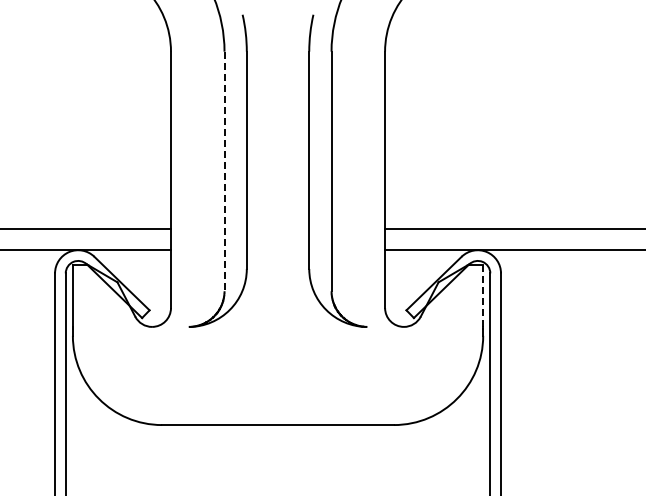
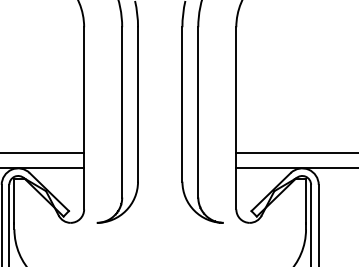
line: (224, 171) -> (122, 112), dashed -> solid
line: (483, 296) -> (306, 201), dashed -> solid

